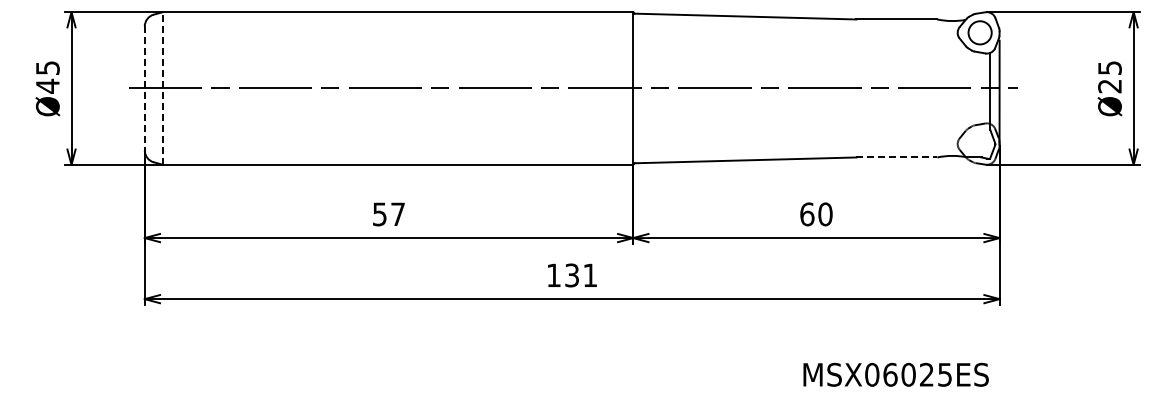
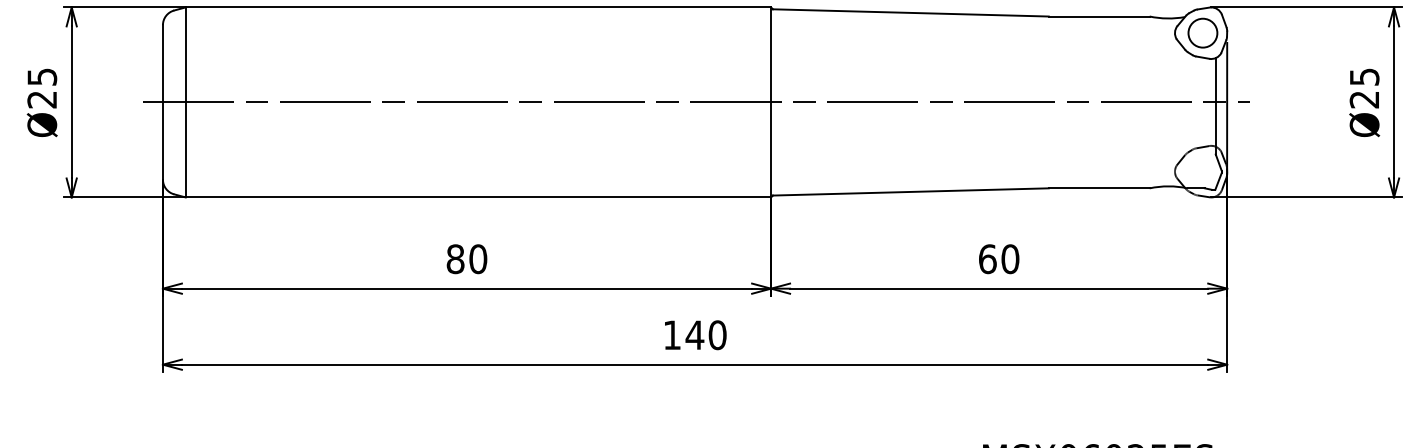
text: (47, 85) -> (41, 98), Ø45 -> Ø25
line: (163, 87) -> (186, 101), dashed -> solid
line: (144, 88) -> (162, 102), dashed -> solid
line: (896, 157) -> (1098, 188), dashed -> solid
text: (388, 214) -> (466, 259), 57 -> 80
text: (580, 275) -> (705, 335), 131 -> 140

